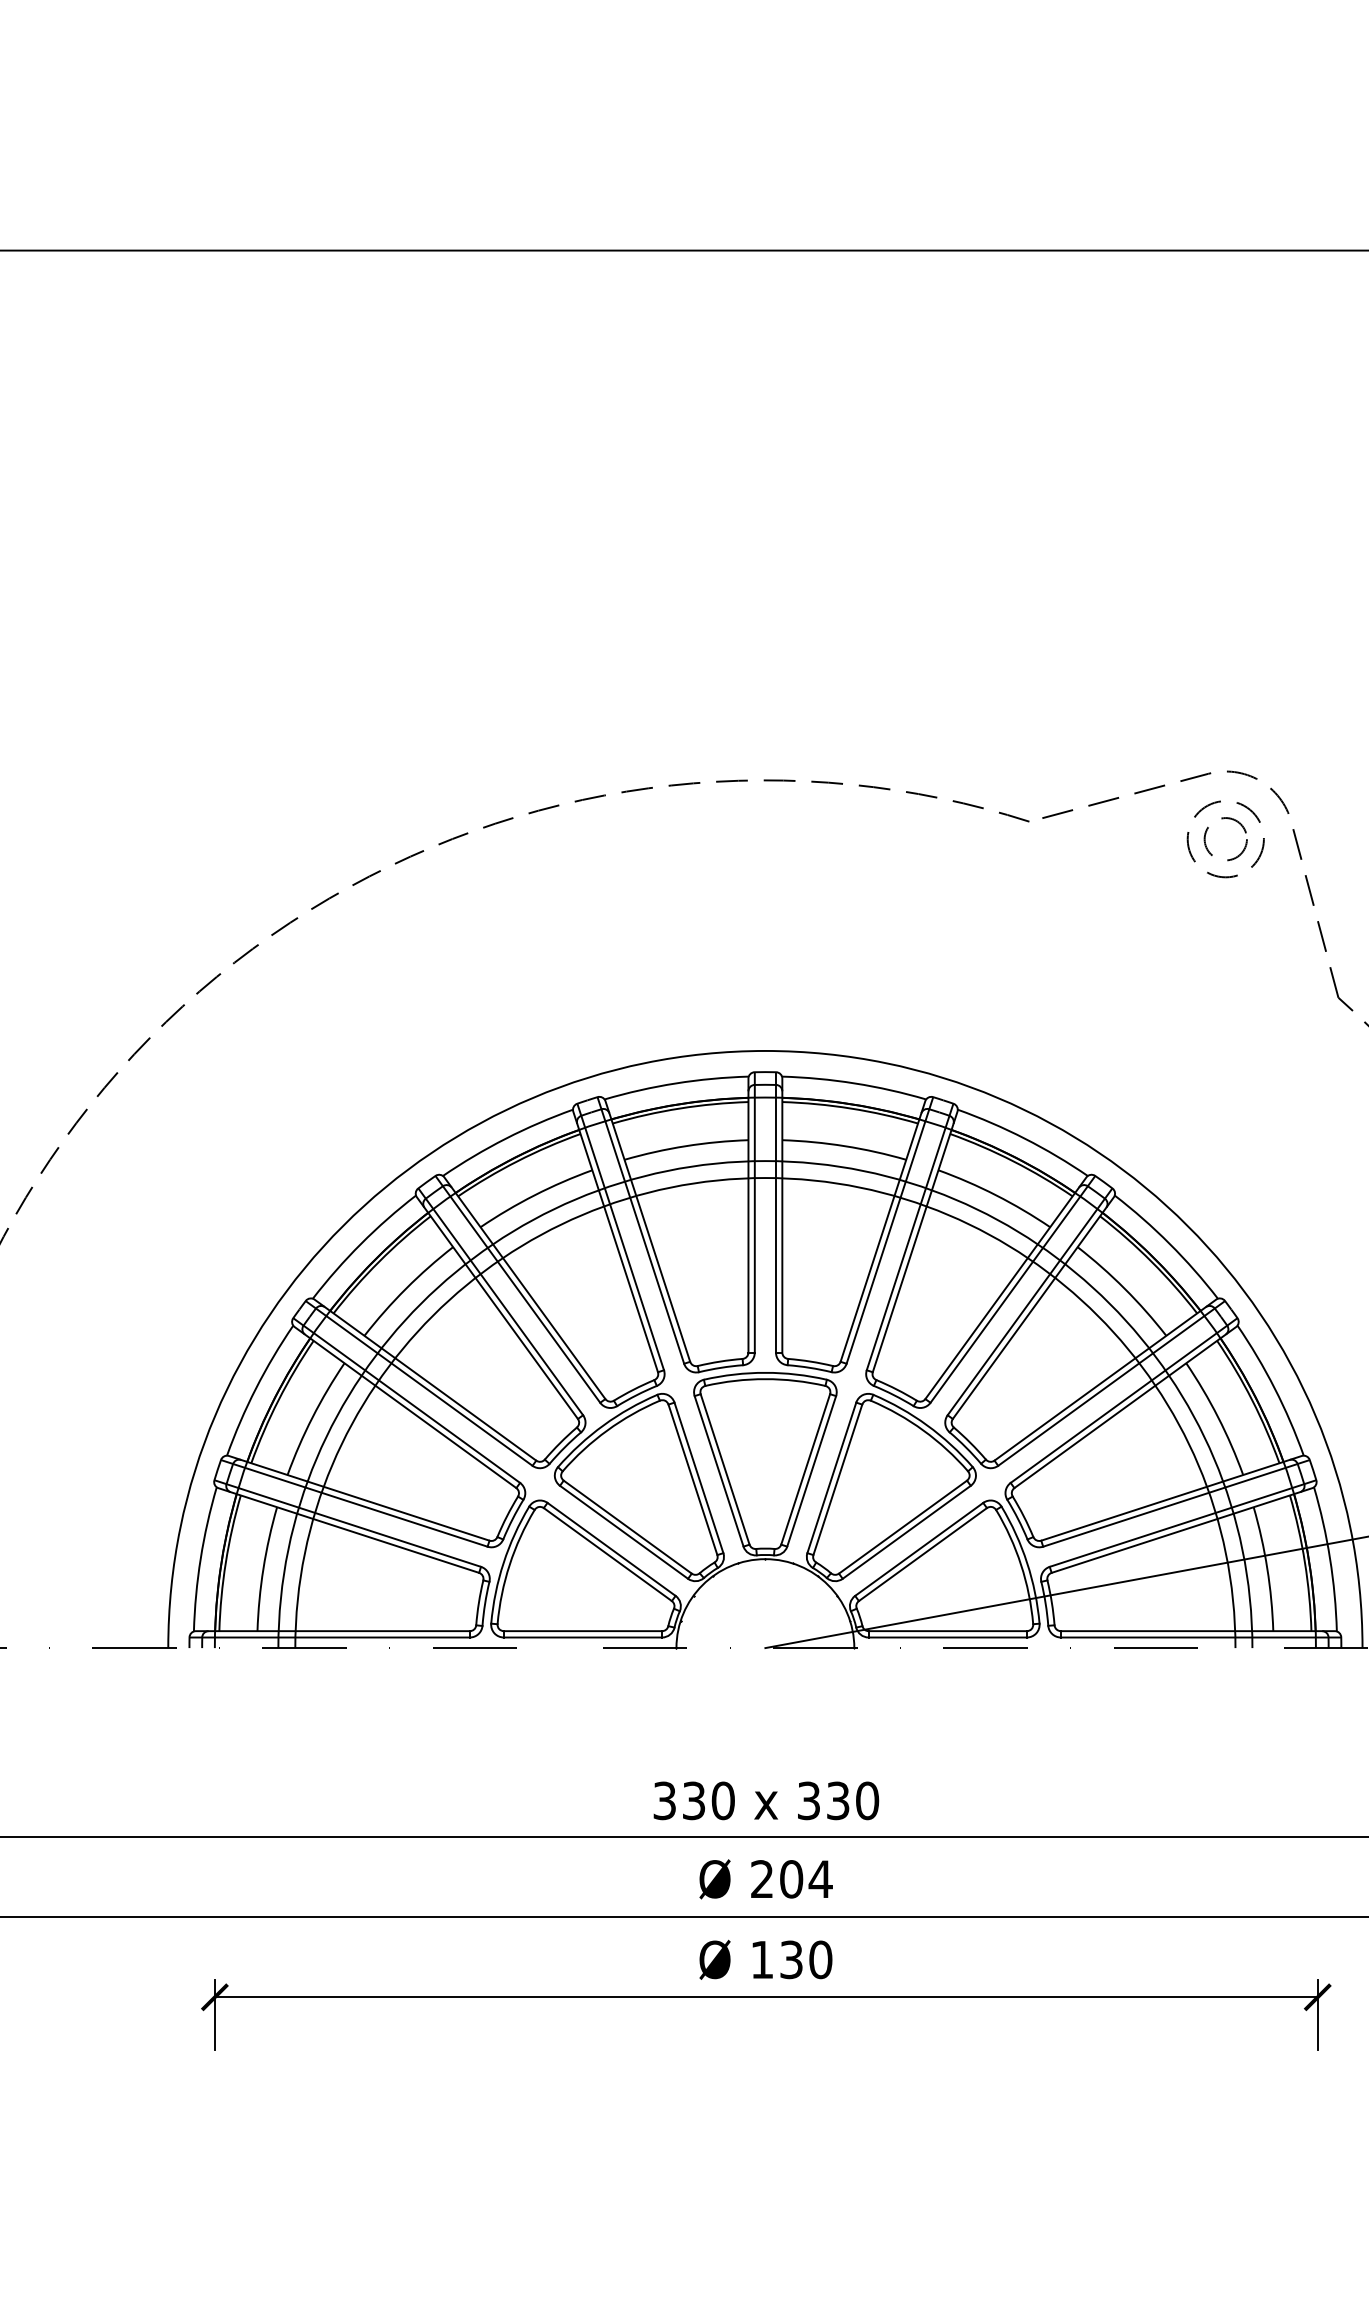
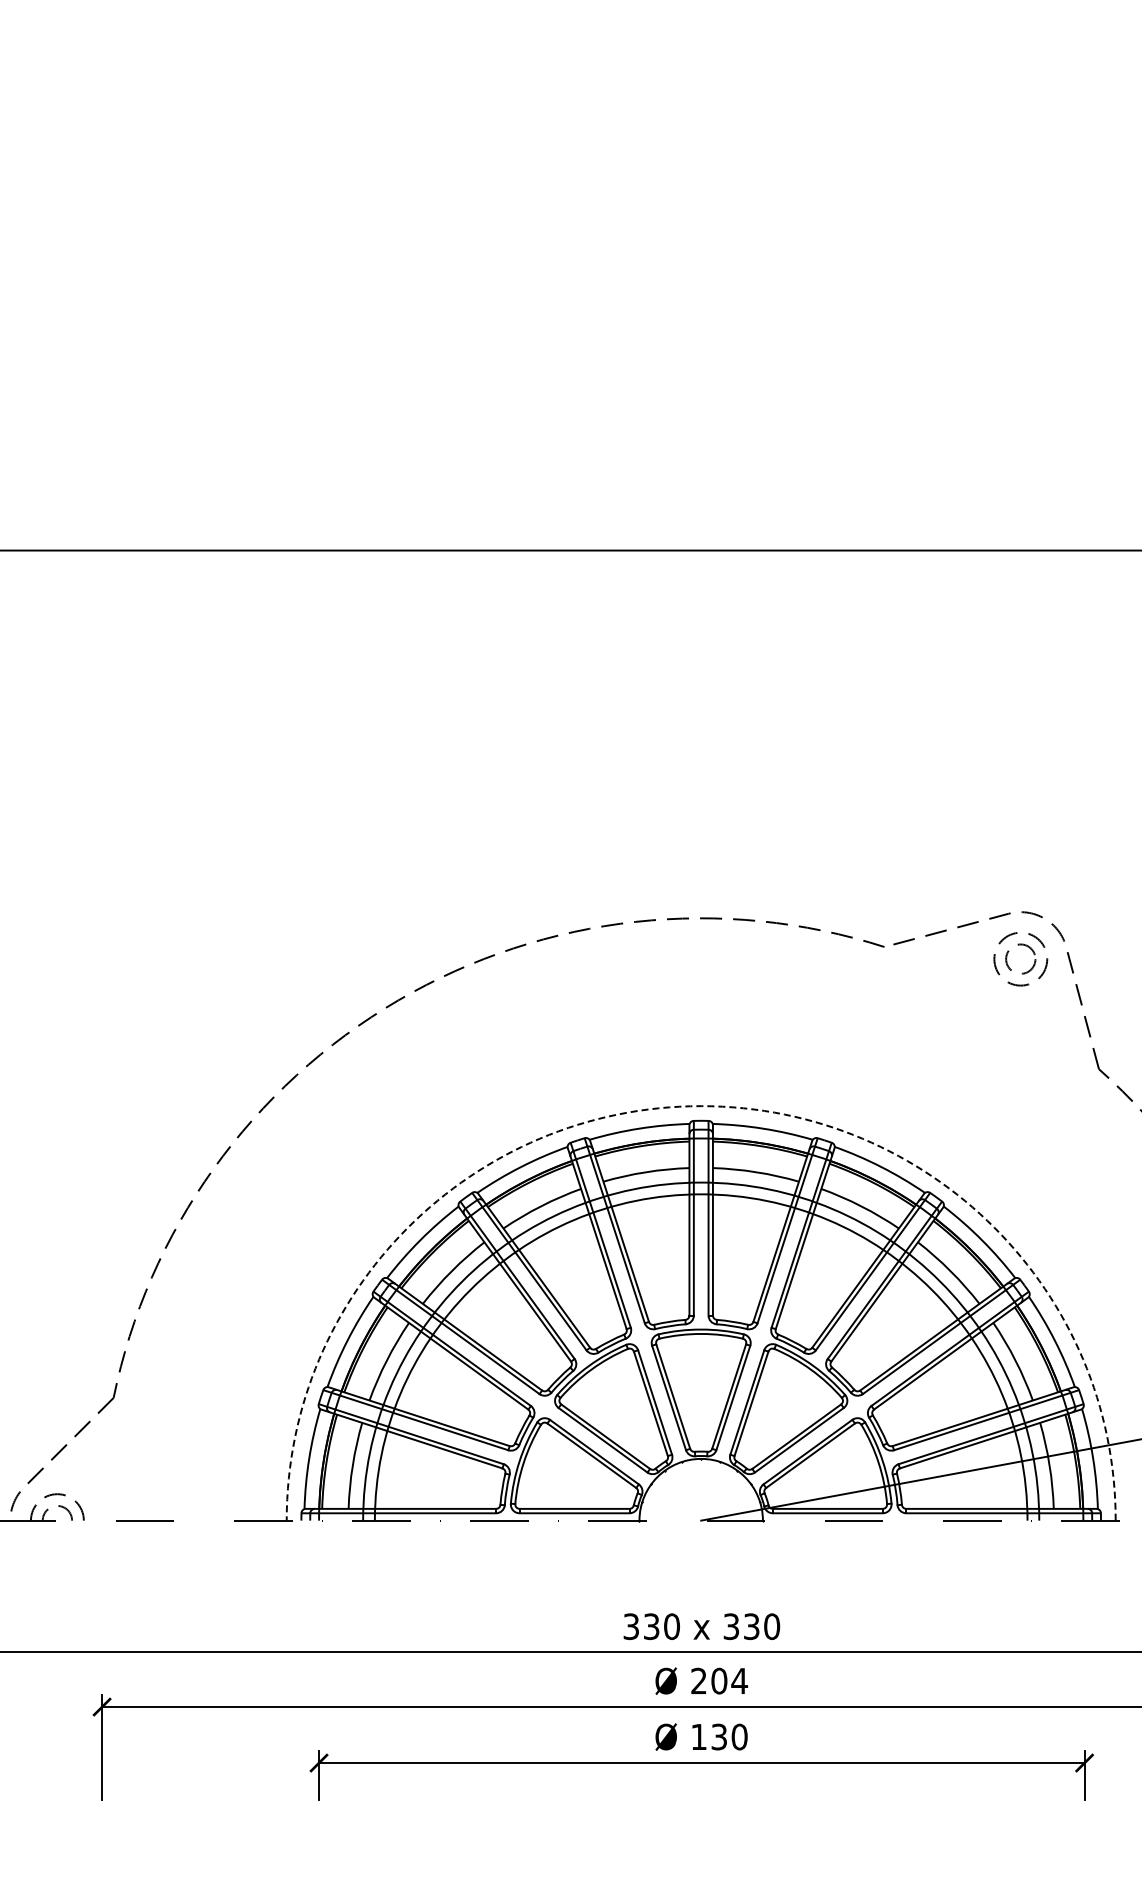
arc: (765, 1051) -> (701, 1106), solid -> dashed

